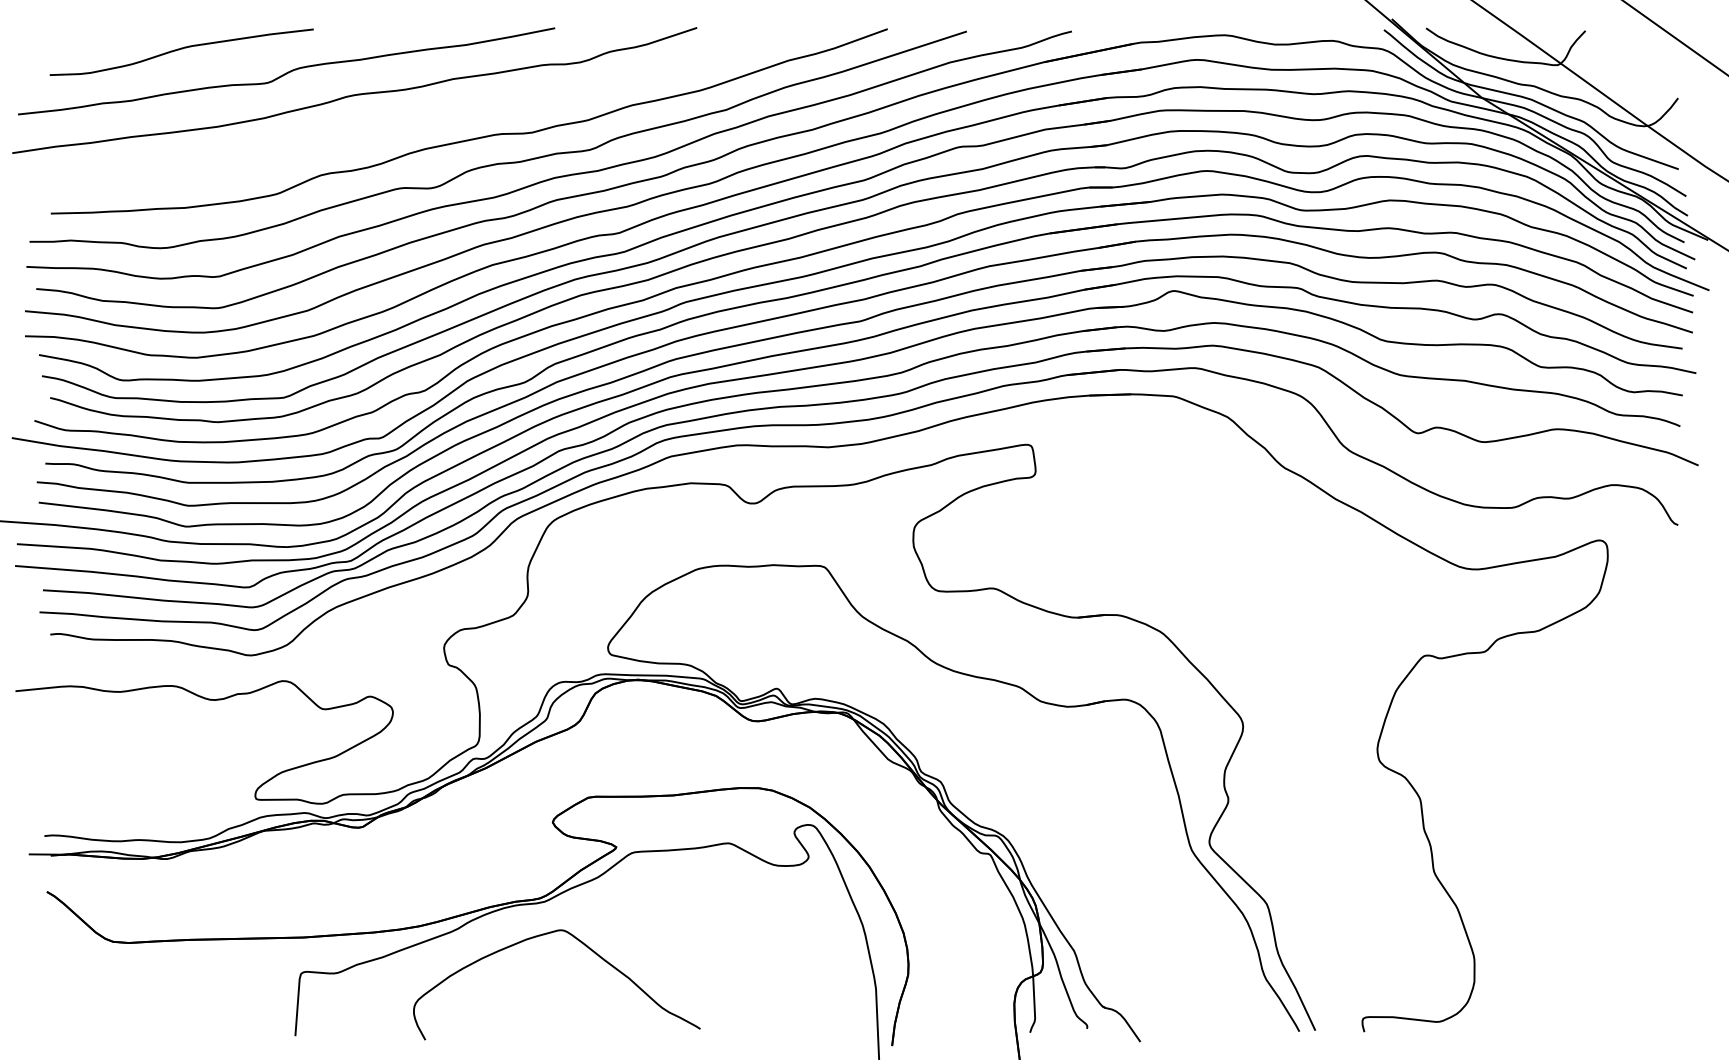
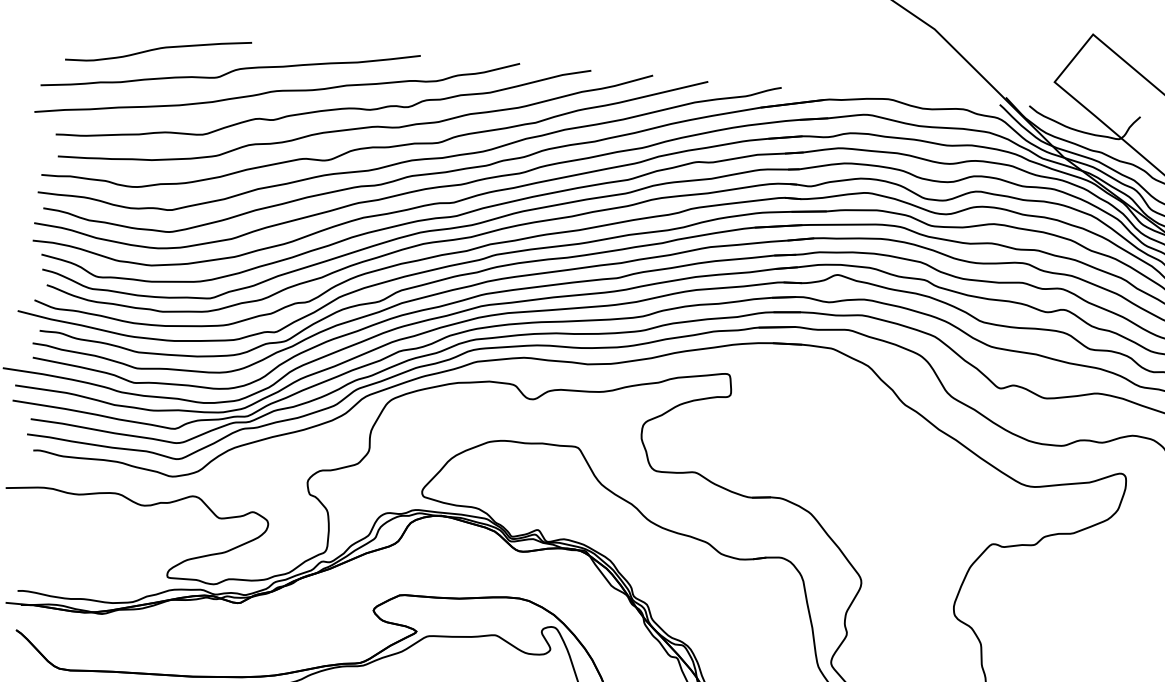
curve: (422, 116) -> (323, 109), added

